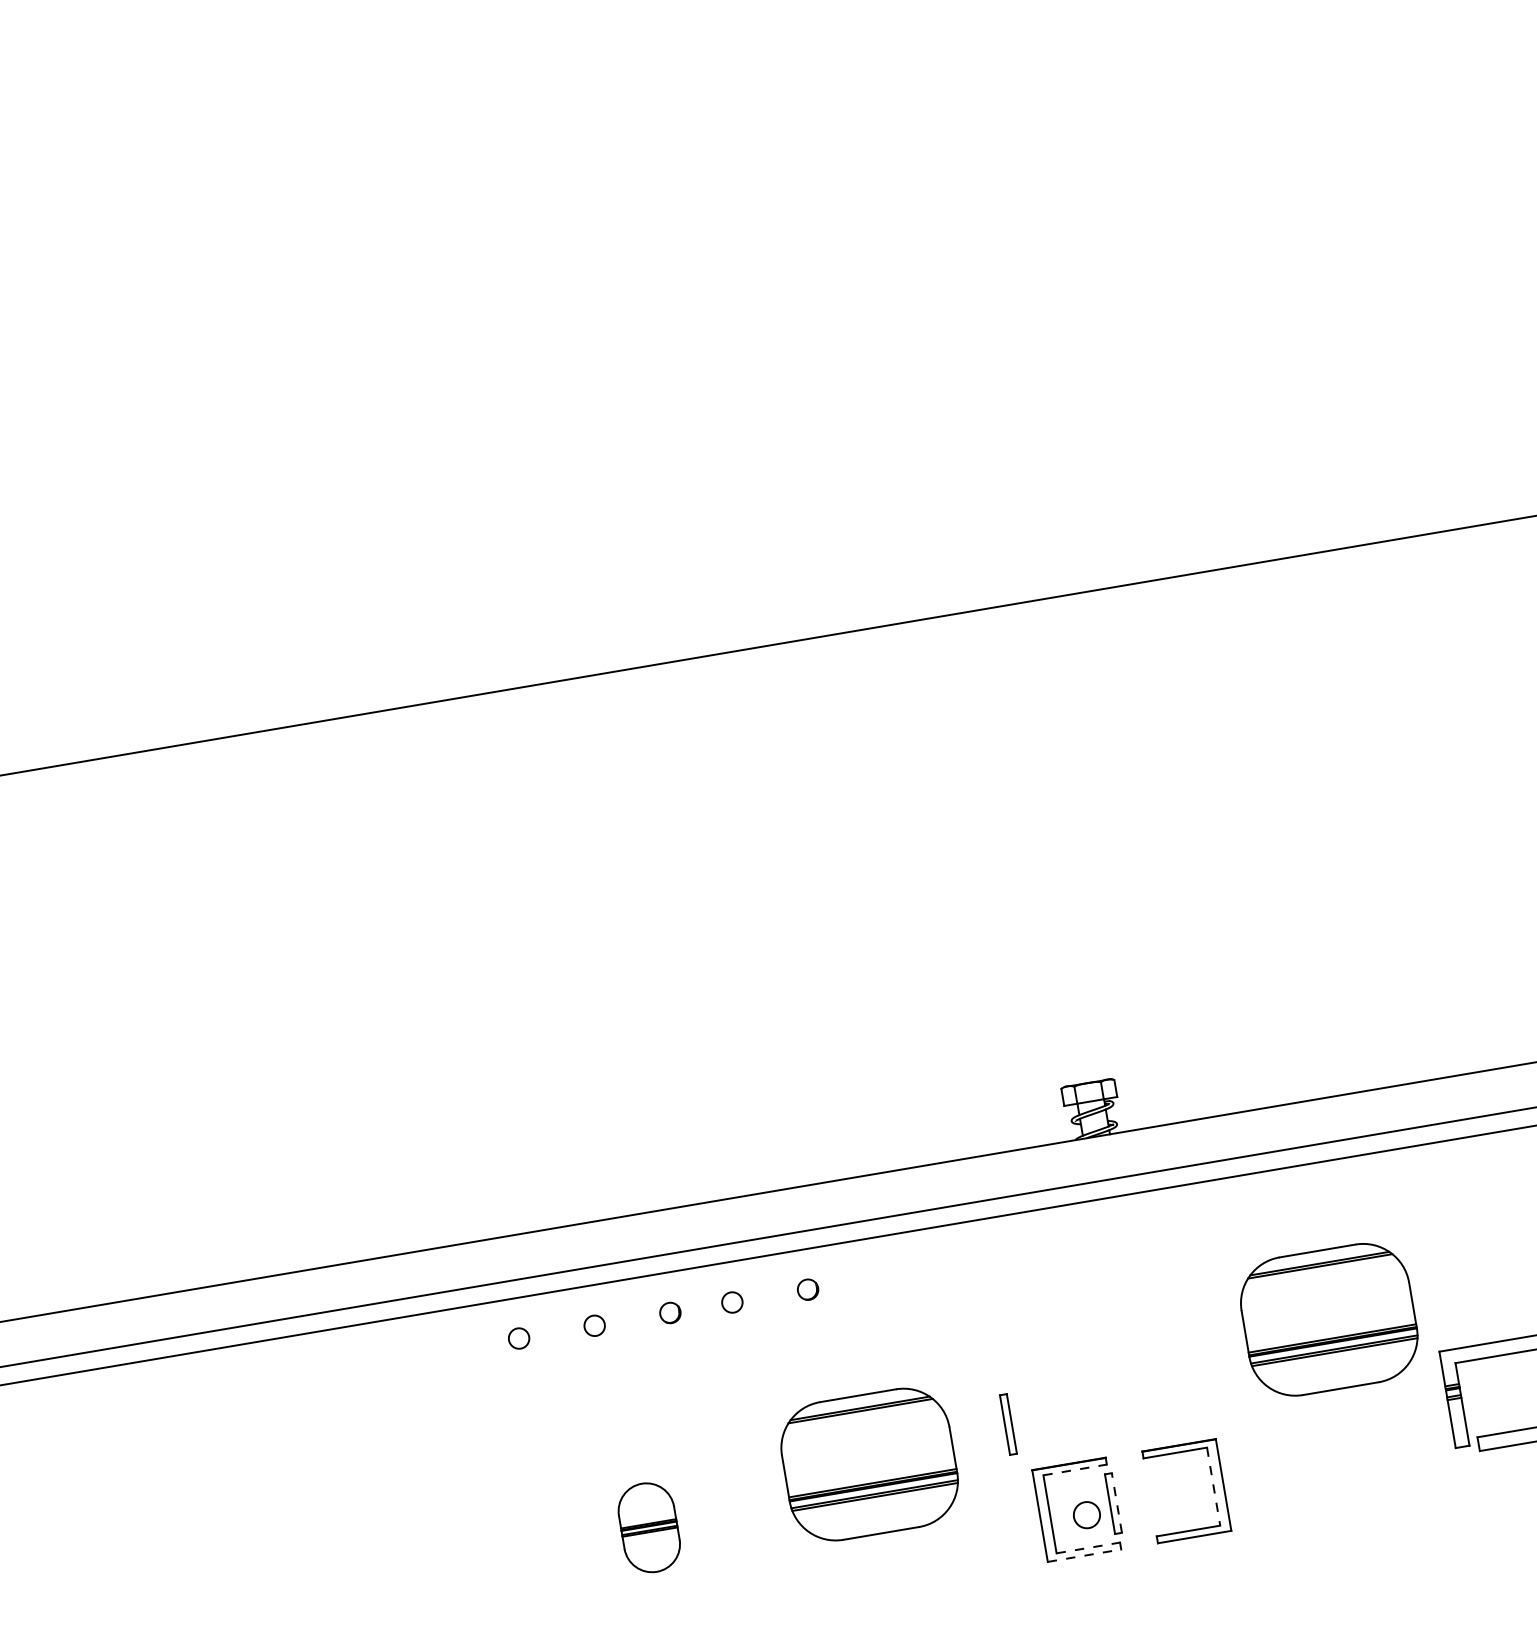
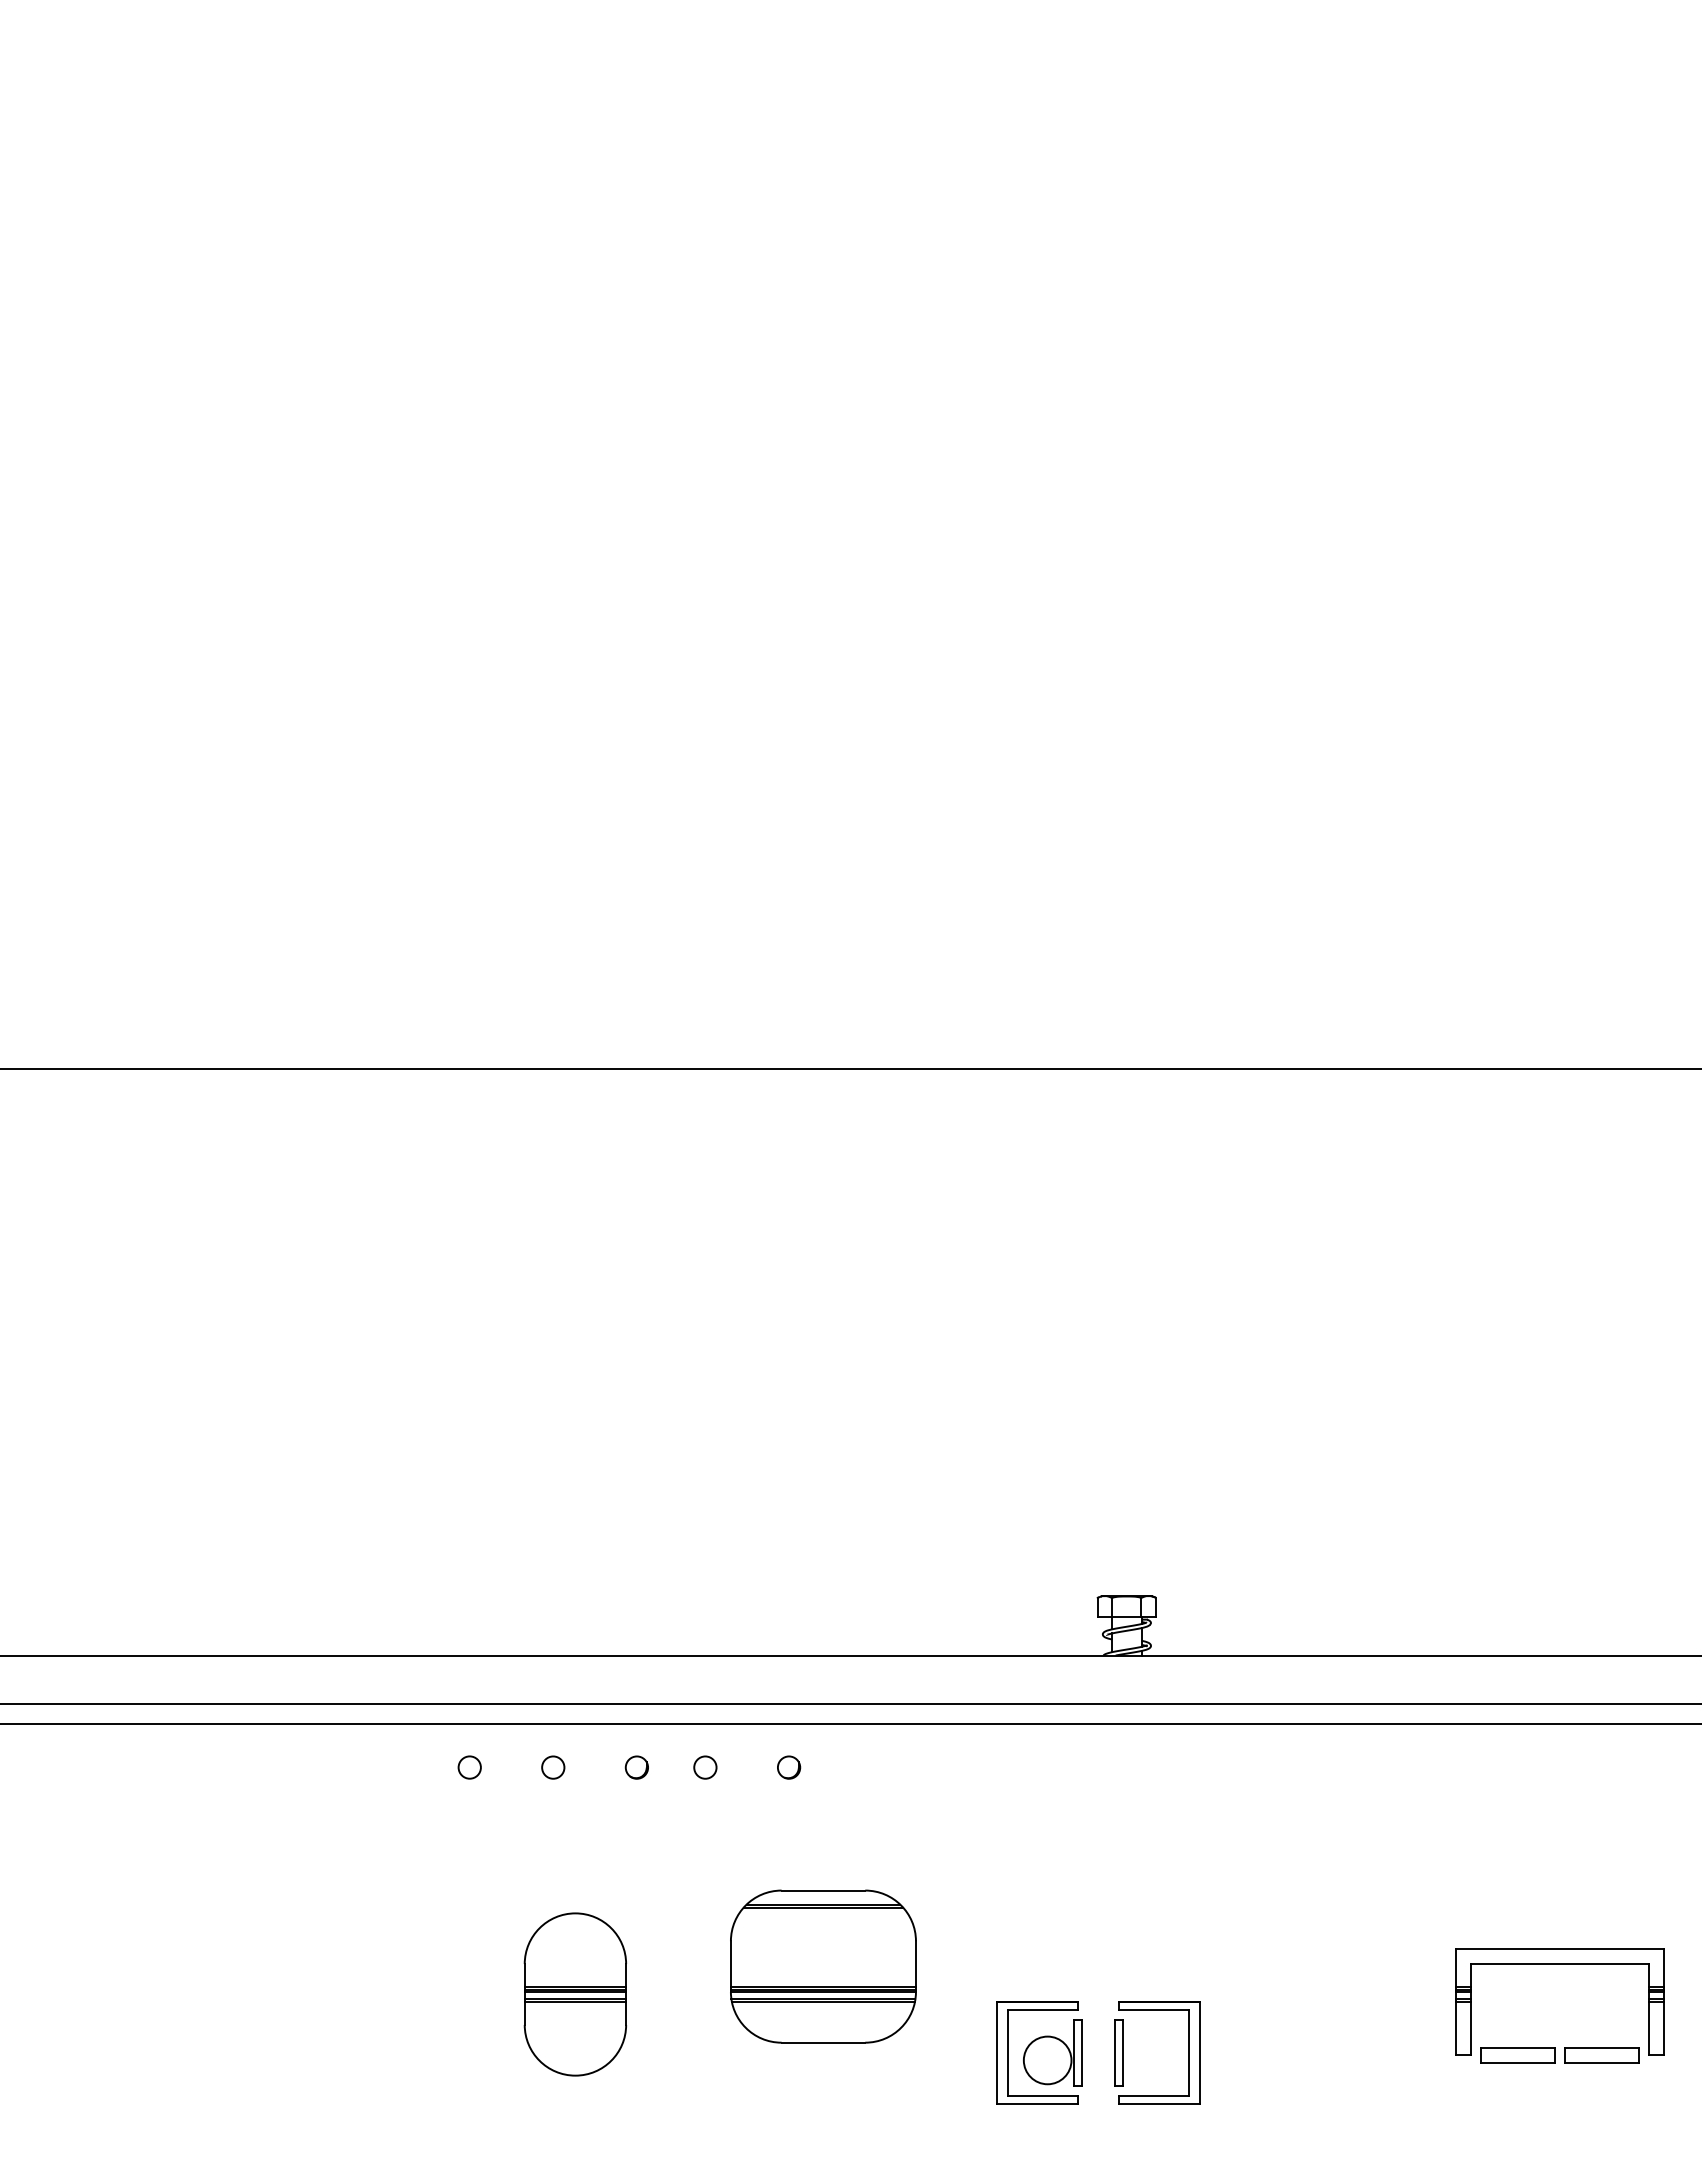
part: (1329, 1319) -> (1343, 1894), removed
part: (1008, 1424) -> (1118, 2052), moved
line: (1075, 1469) -> (1043, 2009), dashed -> solid
line: (1213, 1487) -> (1188, 2053), dashed -> solid
line: (1117, 1502) -> (1082, 2052), dashed -> solid
circle: (1086, 1515) -> (1047, 2060), size x1.67
part: (648, 1527) -> (574, 1994), size x1.67
line: (1088, 1547) -> (1043, 2095), dashed -> solid
line: (1084, 1555) -> (1037, 2103), dashed -> solid

